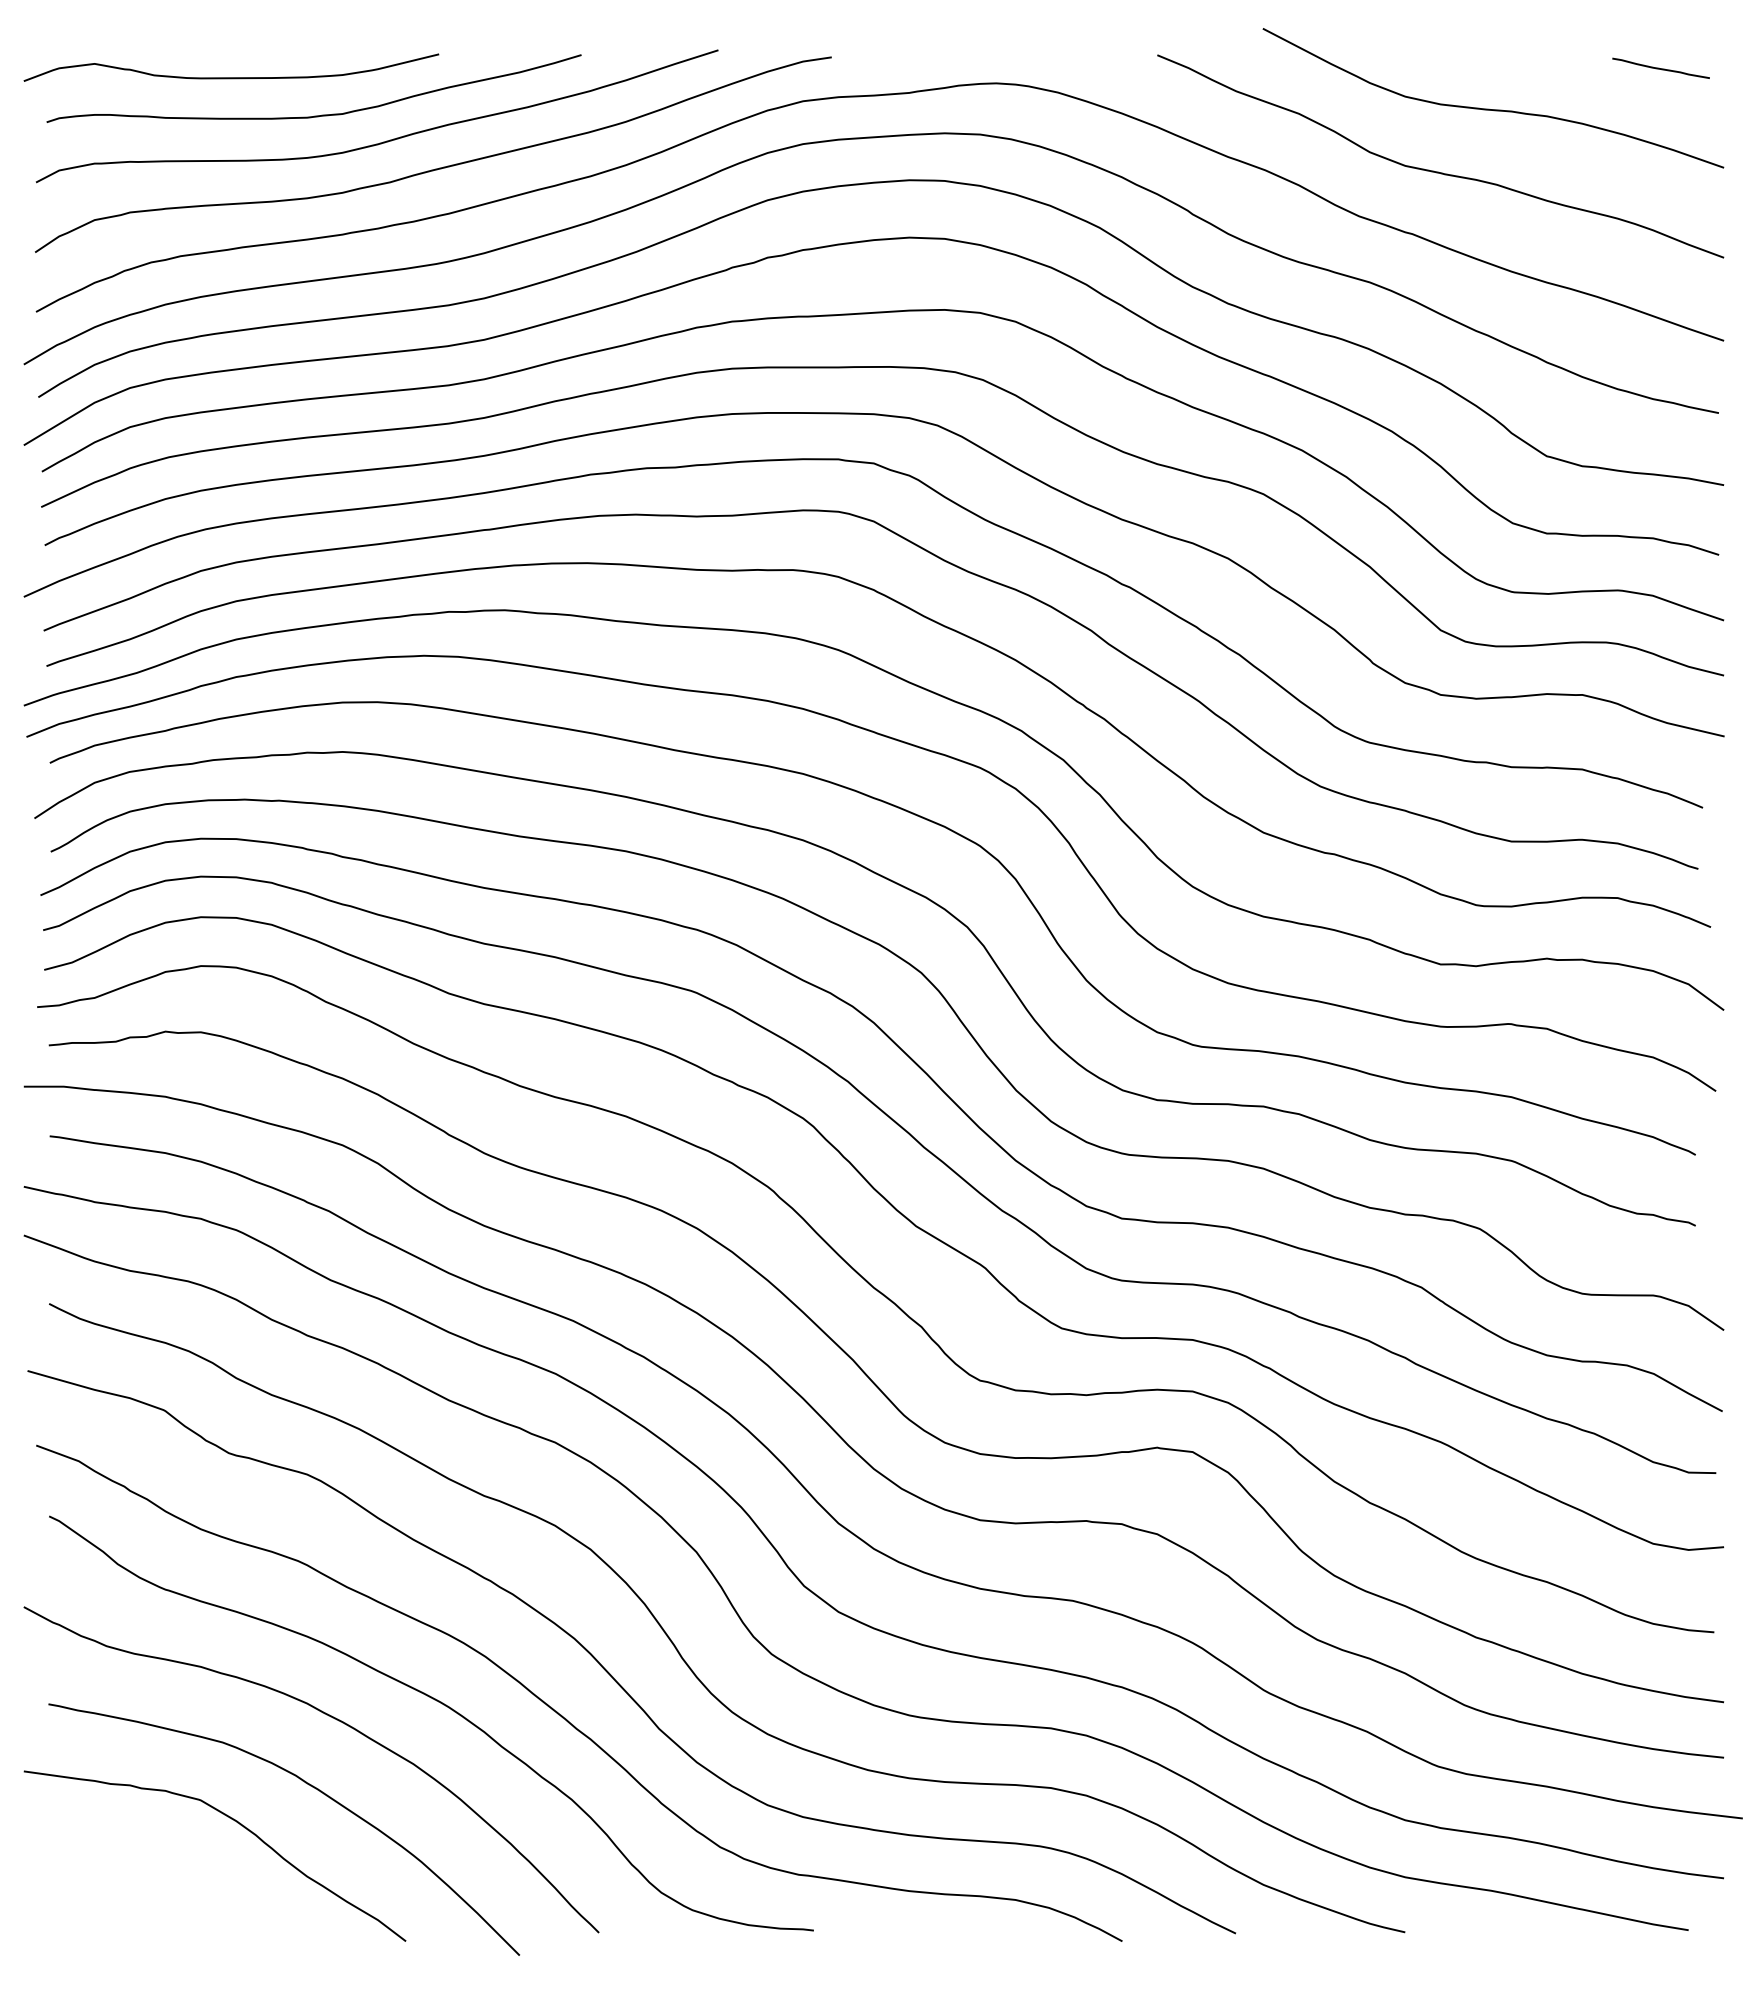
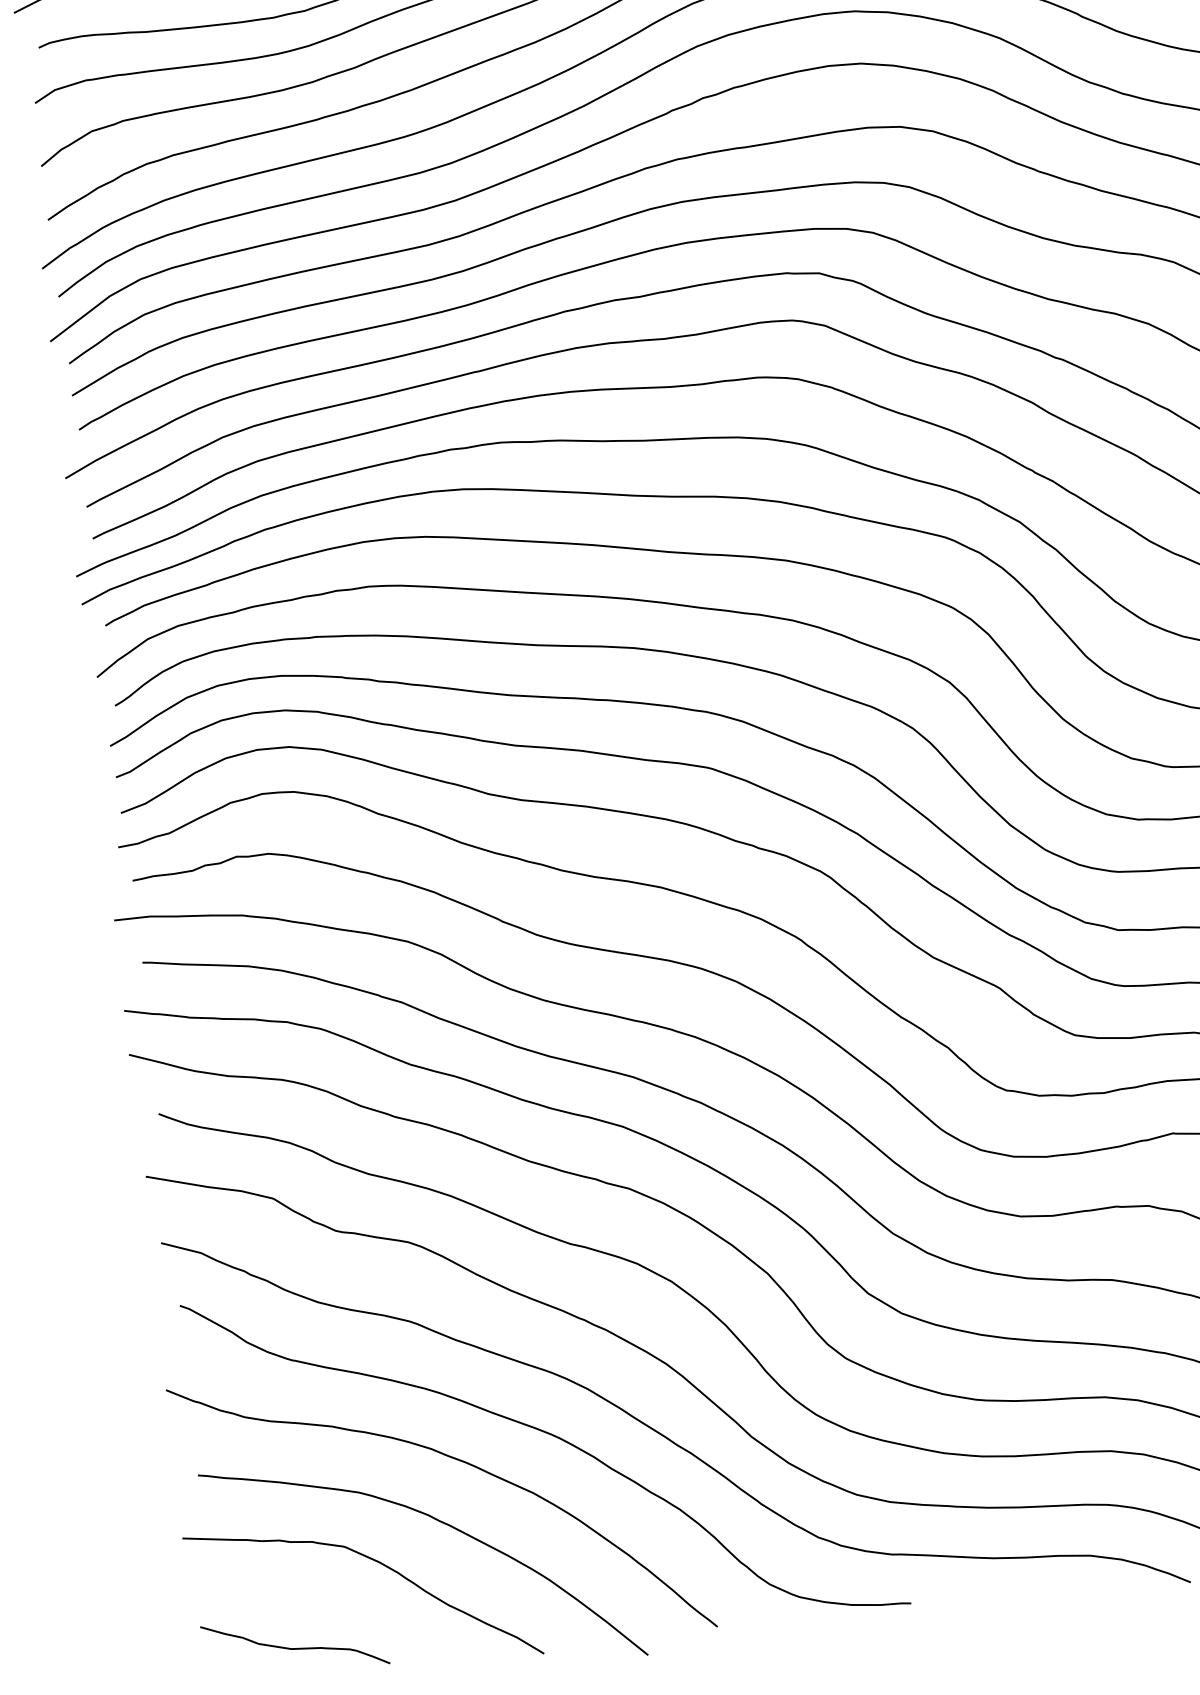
curve: (132, 1904) -> (293, 1647), added

